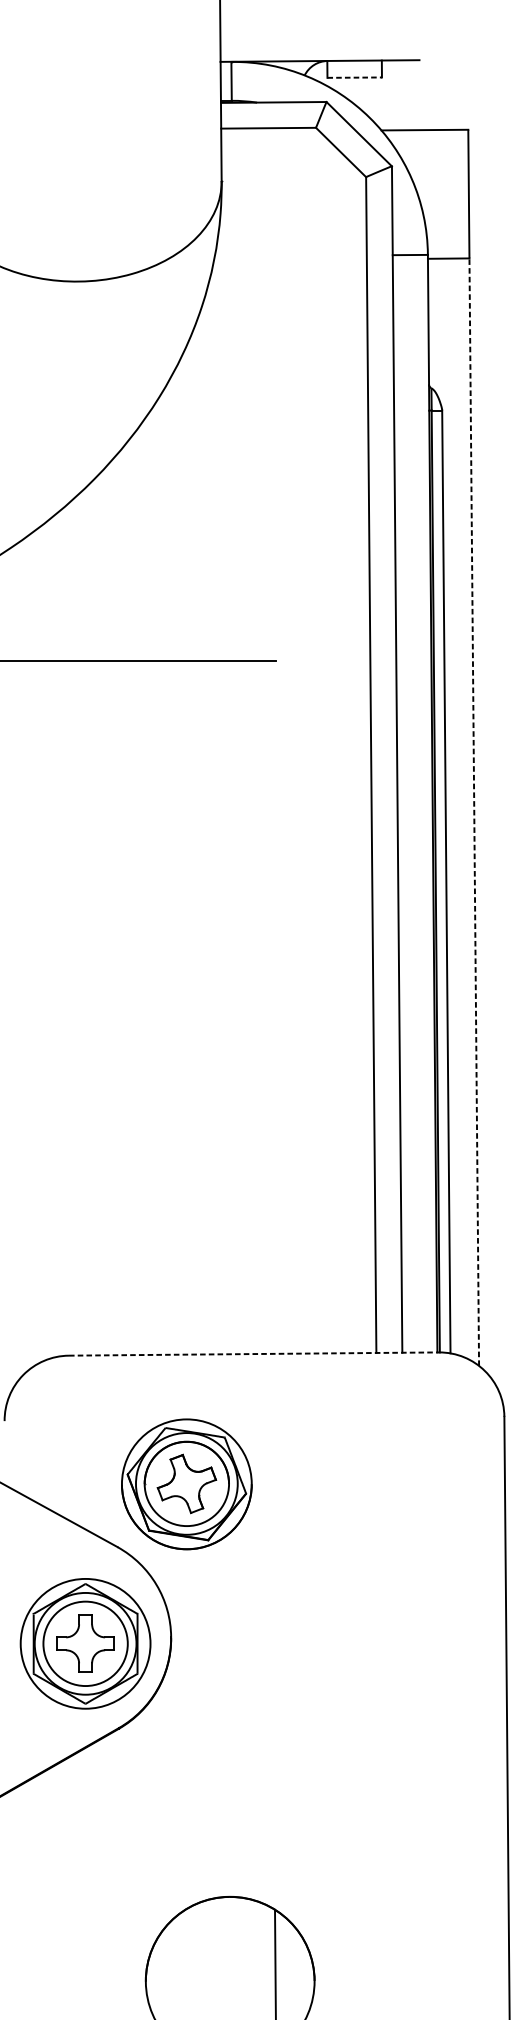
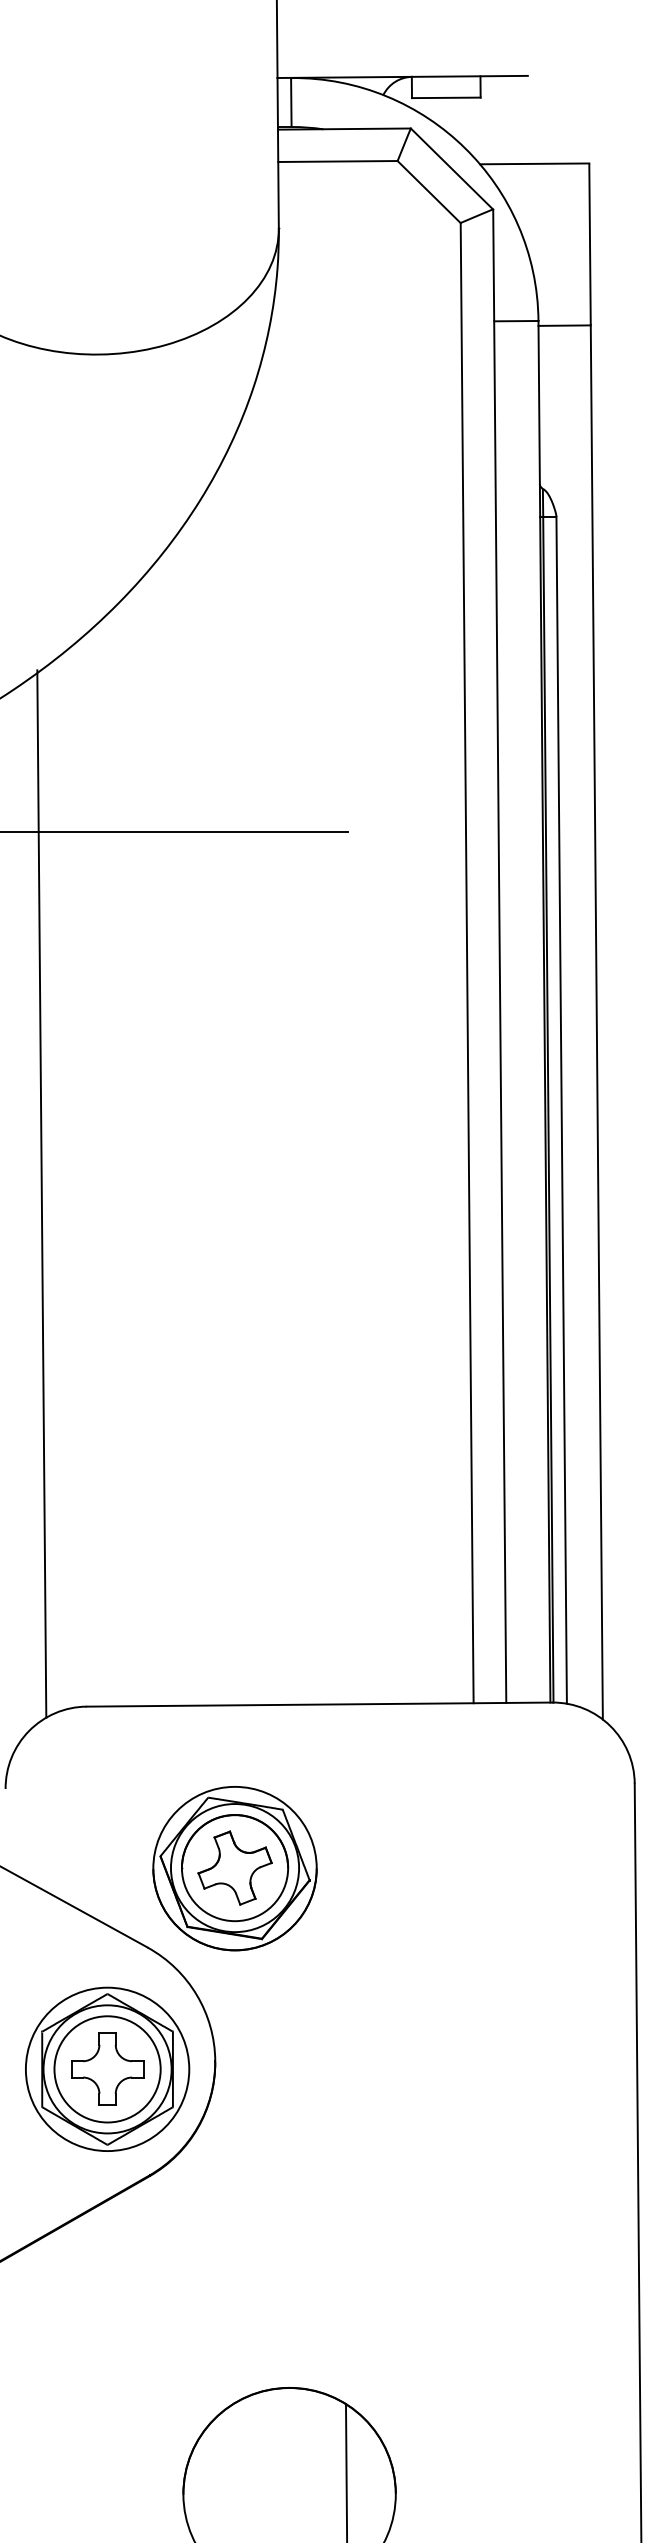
line: (354, 77) -> (446, 97), dashed -> solid
line: (474, 811) -> (596, 1021), dashed -> solid
line: (33, 948) -> (41, 1193), added
line: (253, 1353) -> (319, 1704), dashed -> solid

